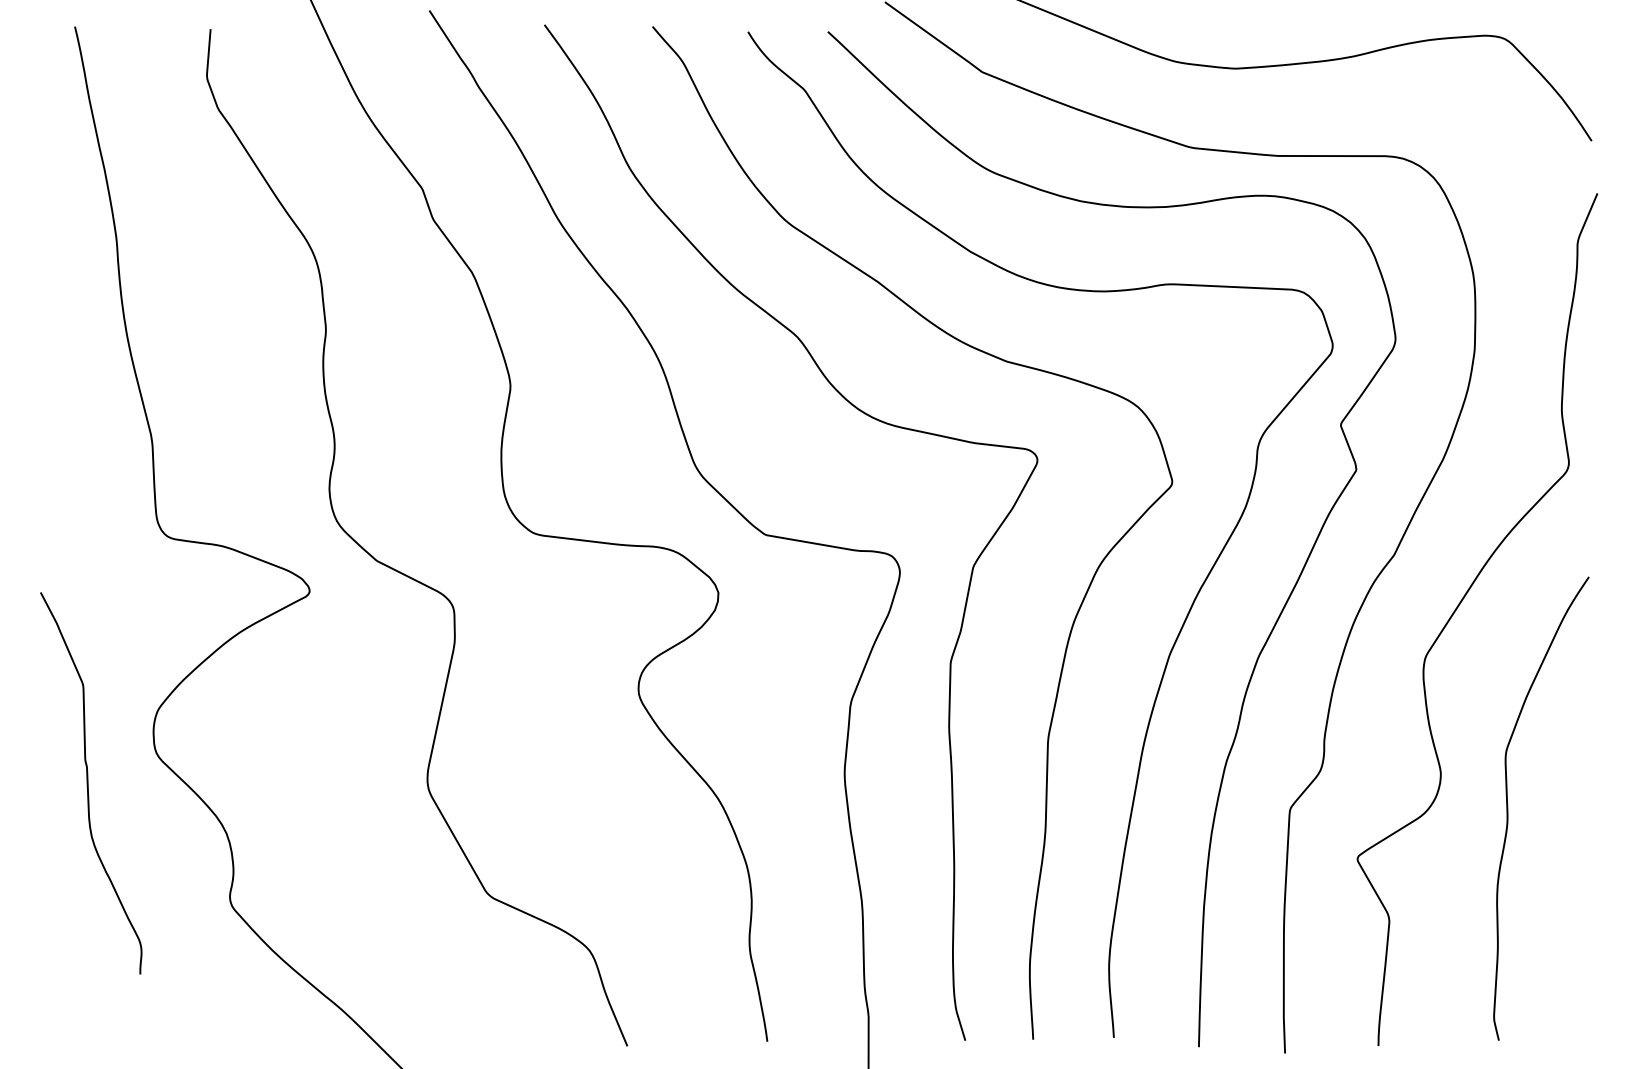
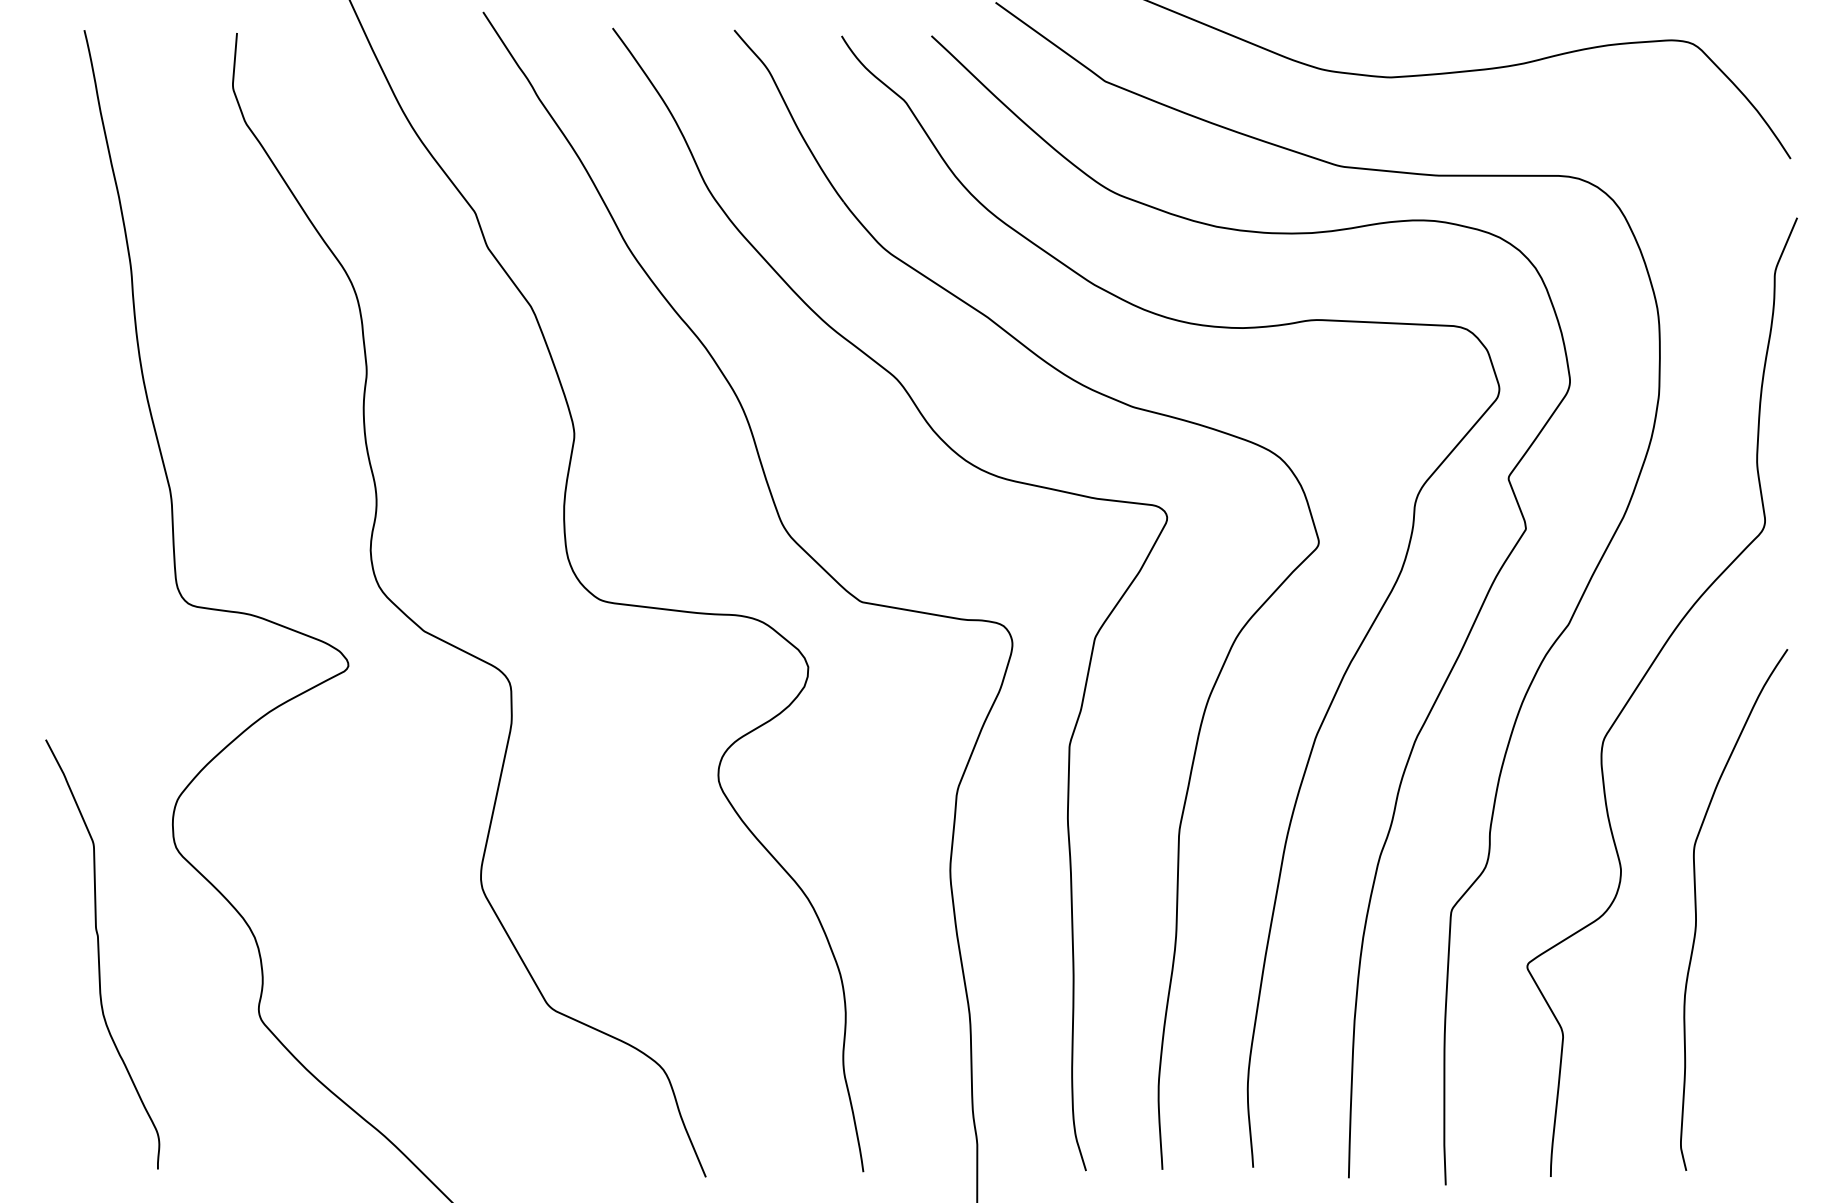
curve: (88, 783) -> (99, 954), moved

